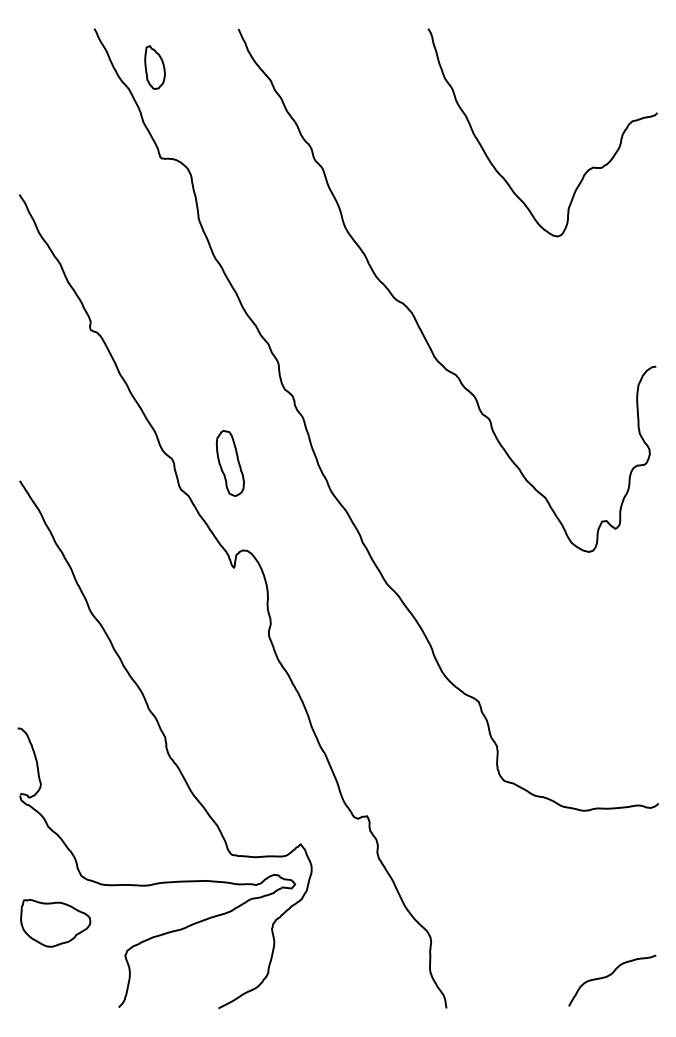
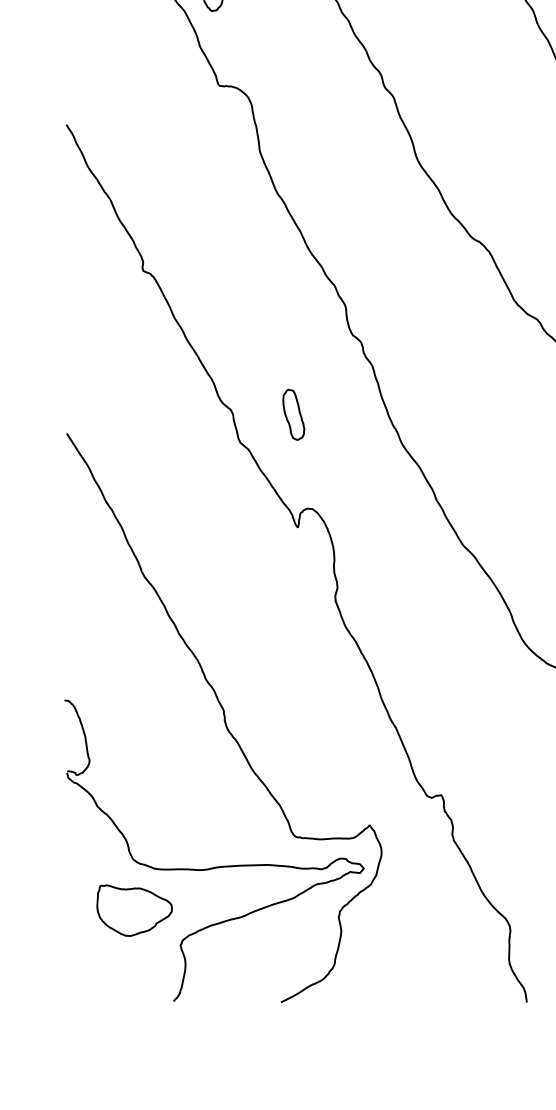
part: (229, 463) -> (292, 414), size x0.71
part: (55, 923) -> (134, 910), moved

